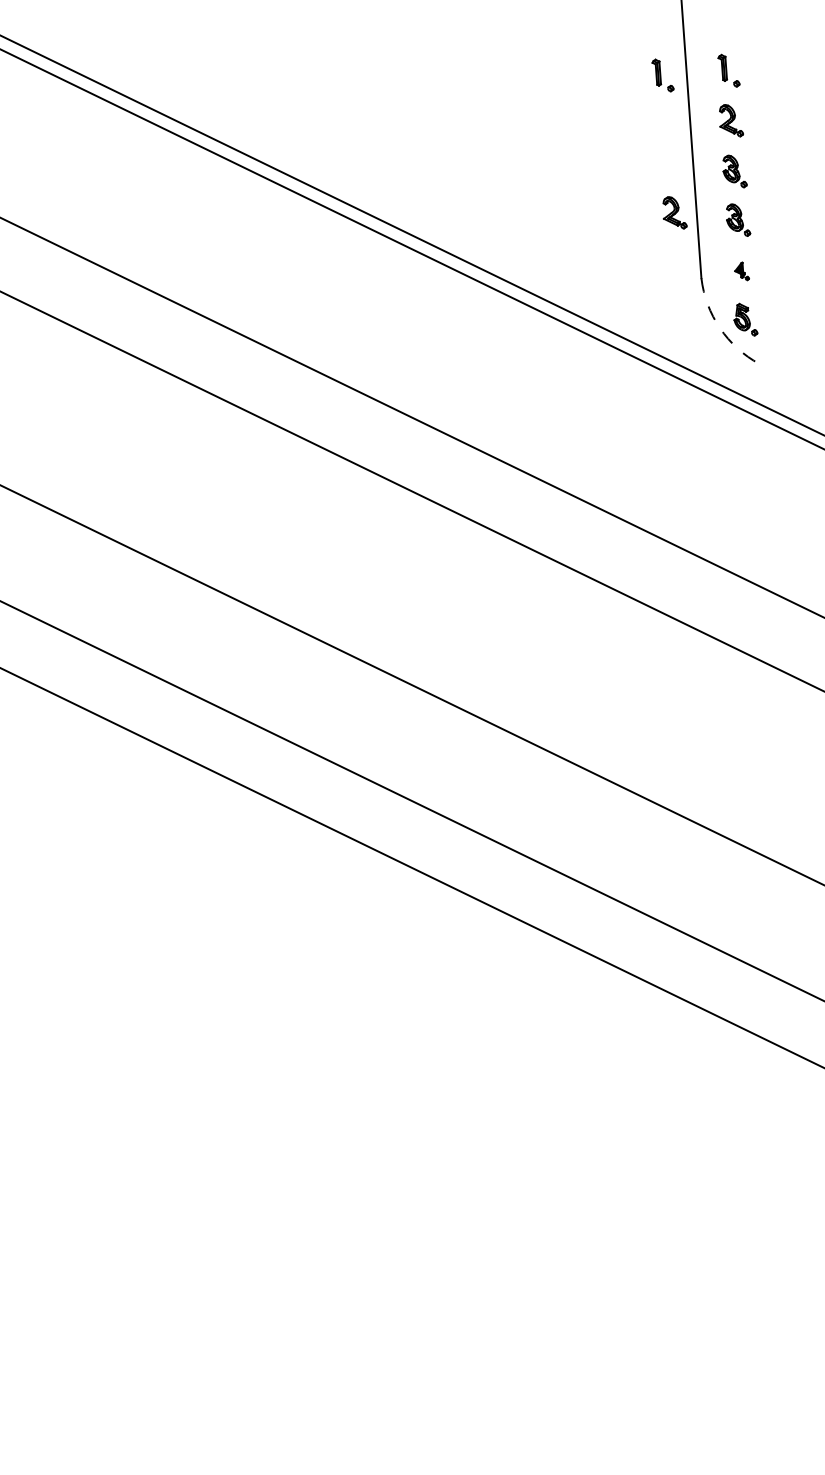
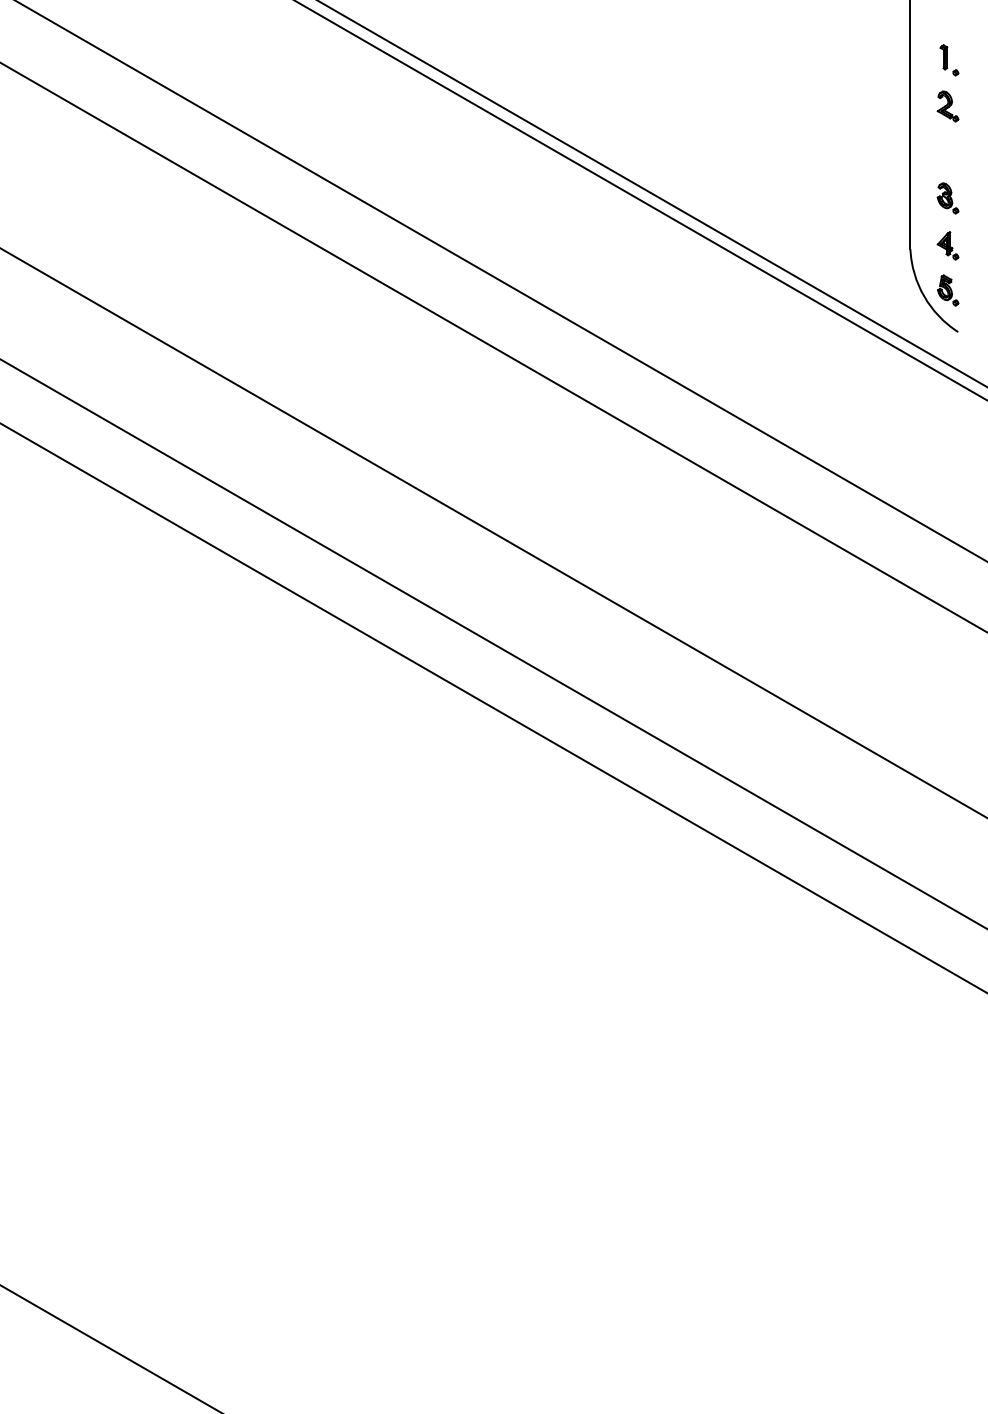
part: (663, 75) -> (888, 60), removed
part: (734, 171) -> (947, 153), removed
part: (673, 213) -> (889, 187), removed
part: (741, 271) -> (947, 245), size x1.67
arc: (720, 328) -> (924, 296), dashed -> solid

